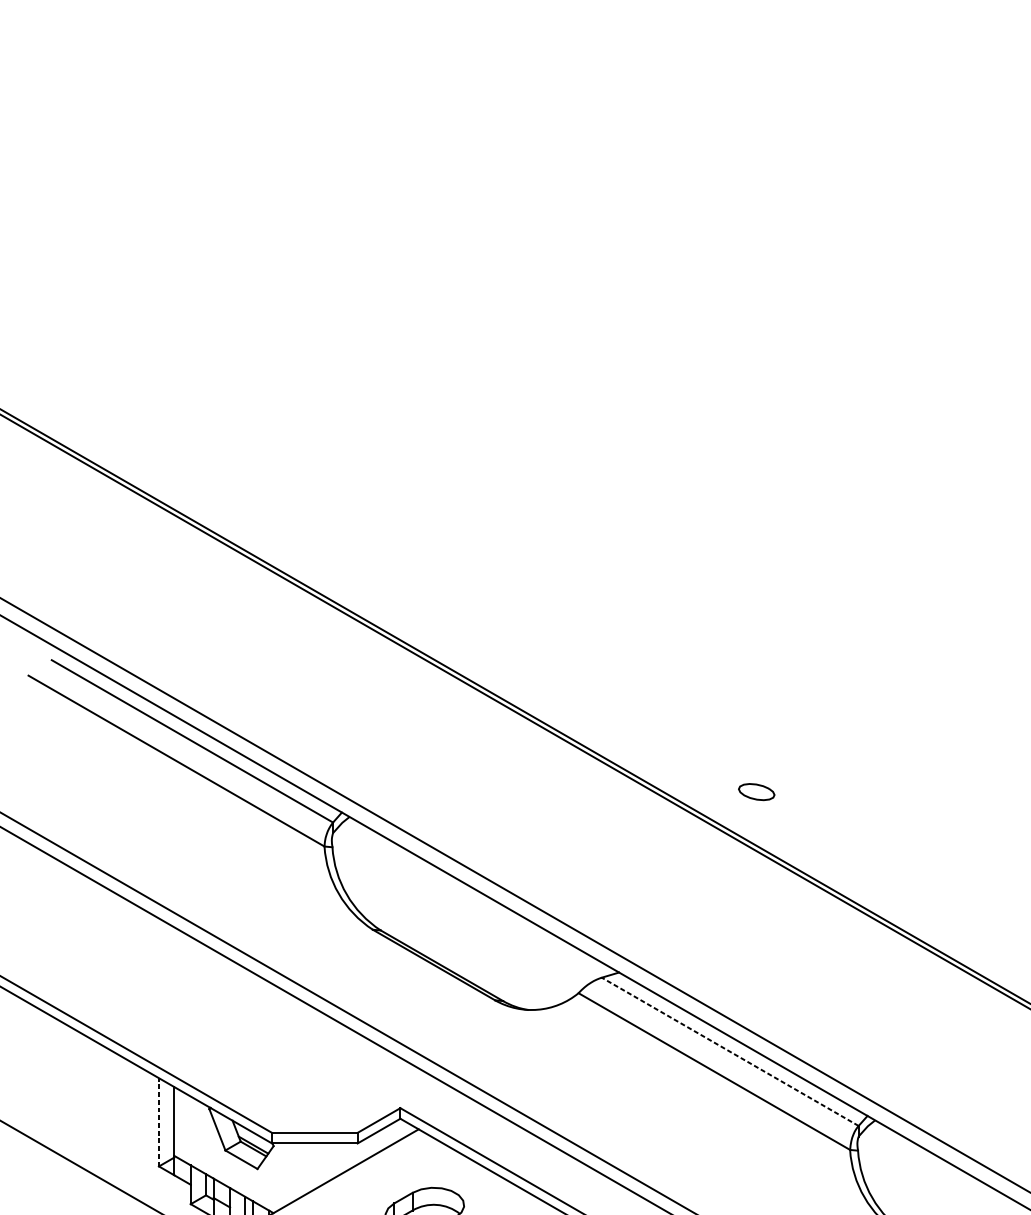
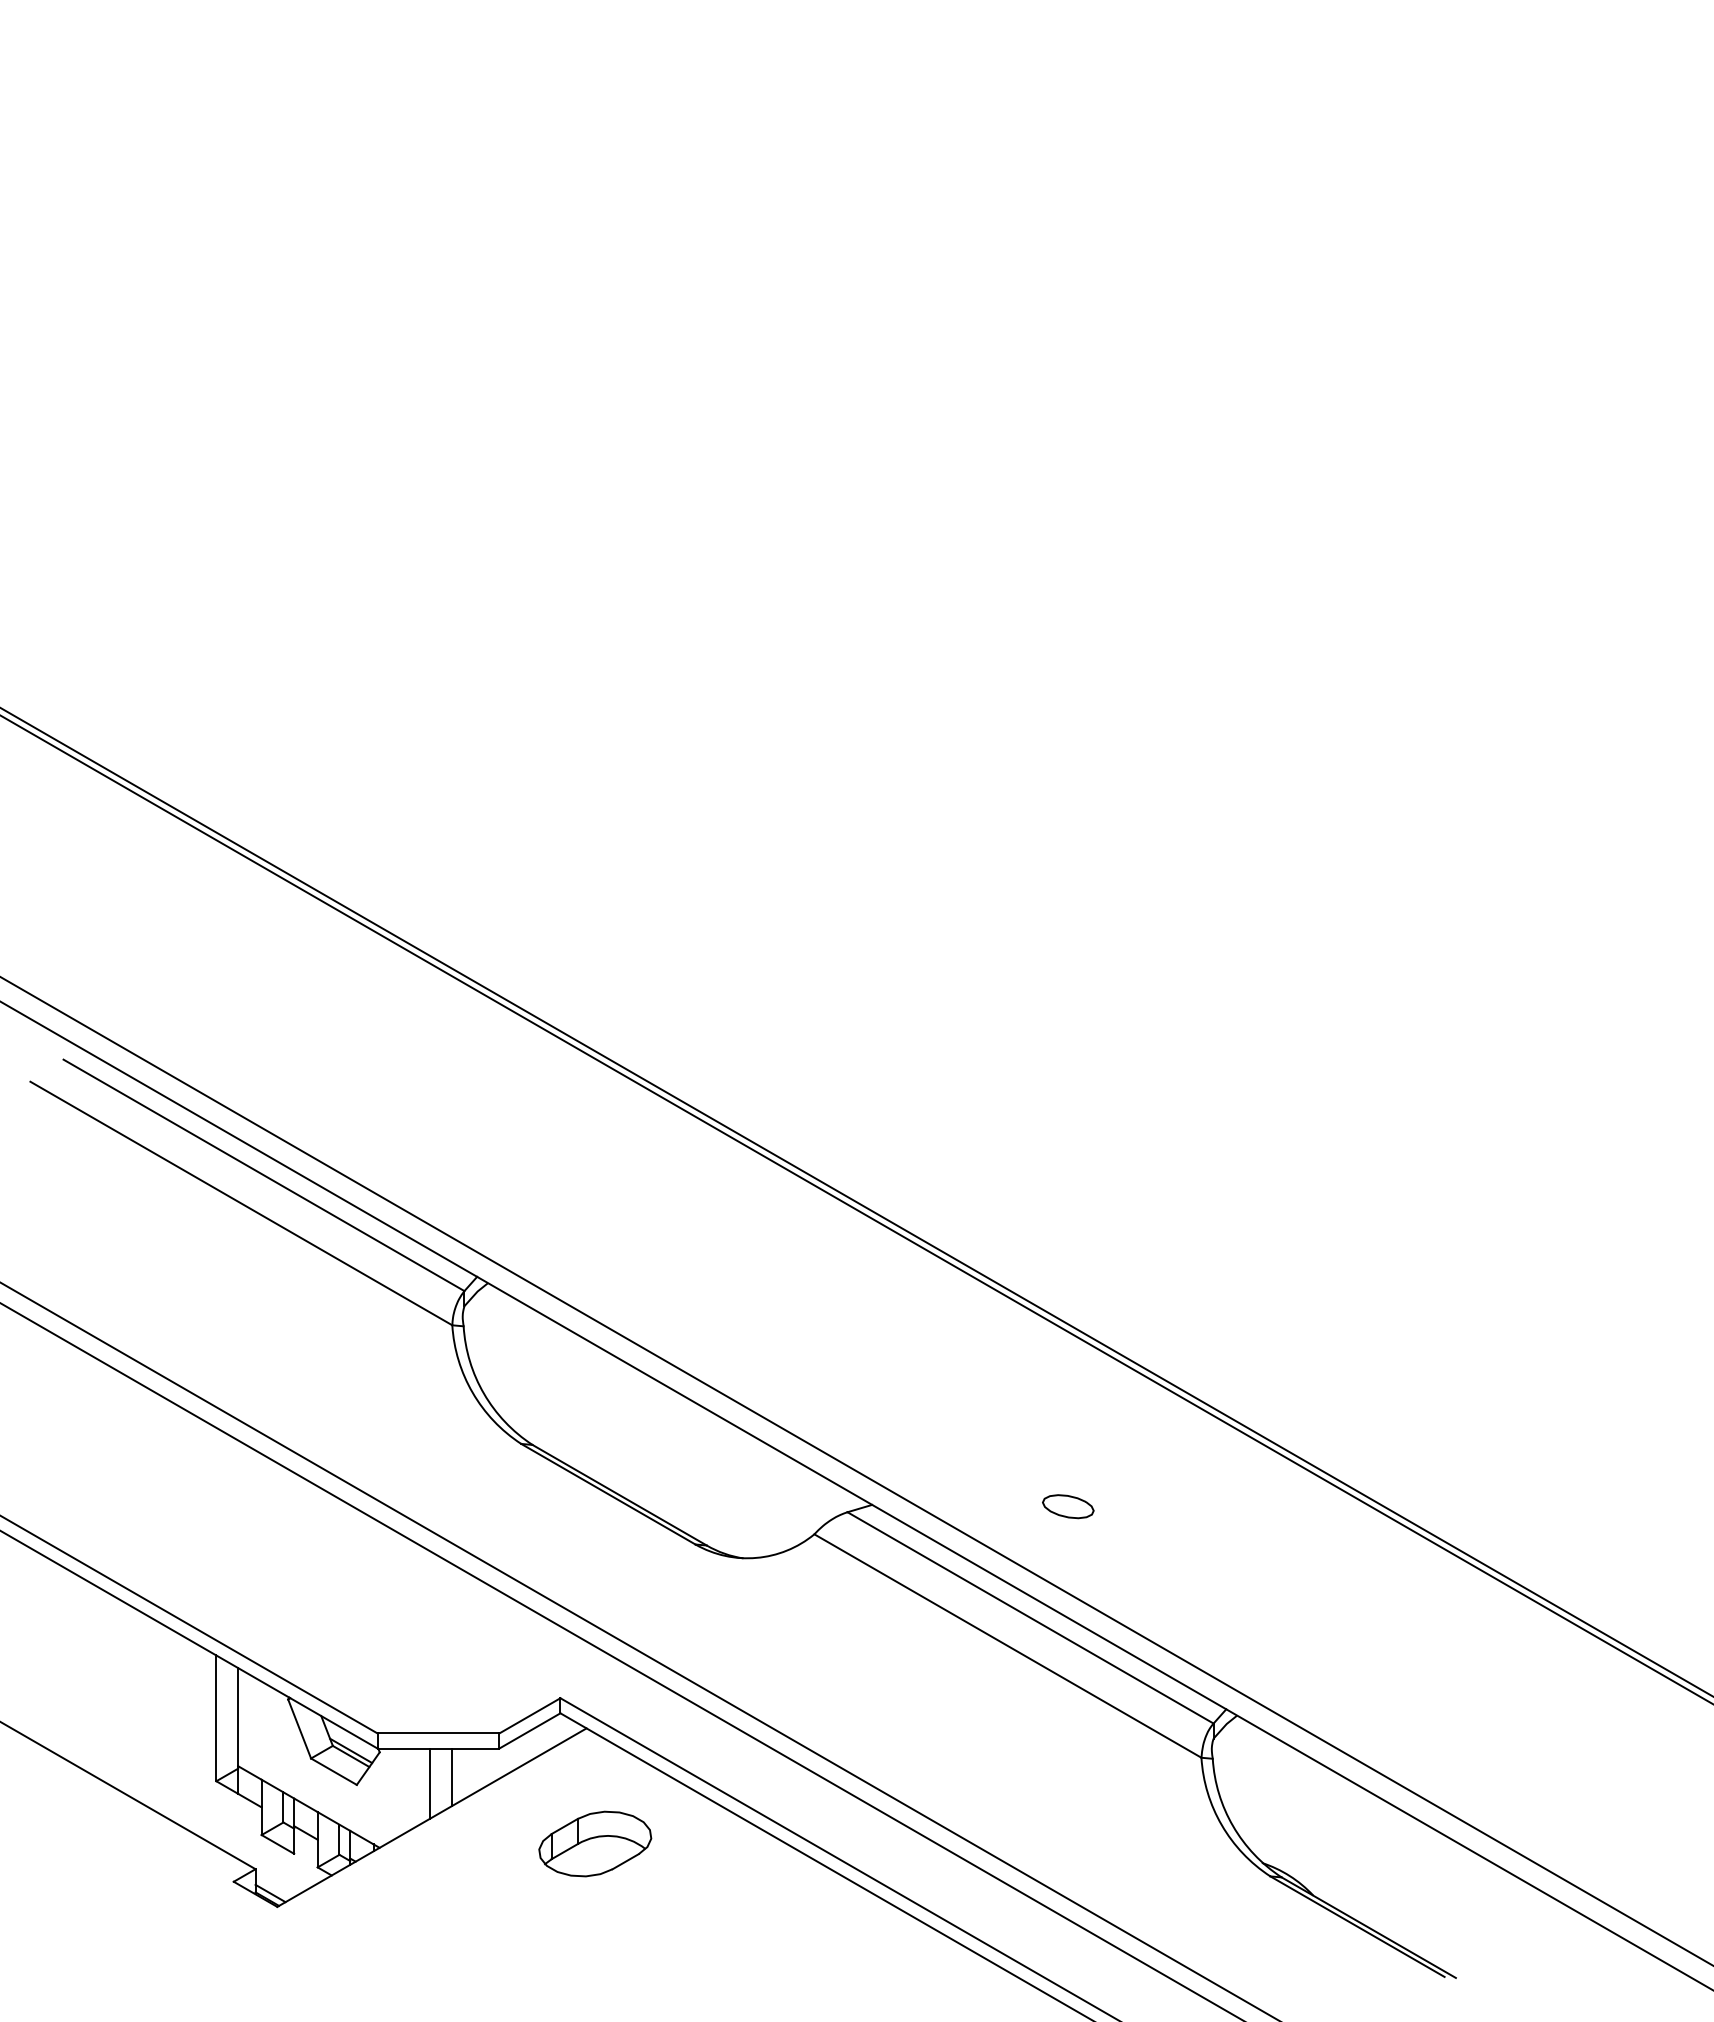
part: (756, 791) -> (1068, 1506), moved
line: (730, 1051) -> (1030, 1617), dashed -> solid
line: (159, 1122) -> (216, 1718), dashed -> solid
line: (323, 1163) -> (451, 1777), added
line: (308, 1168) -> (429, 1783), added

